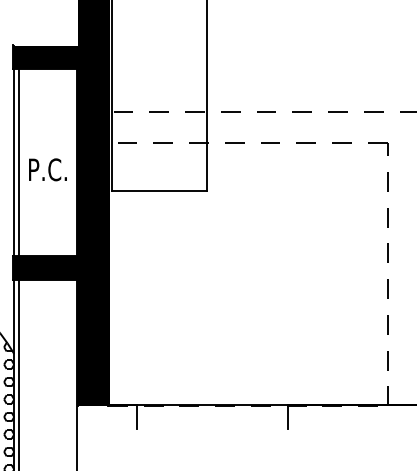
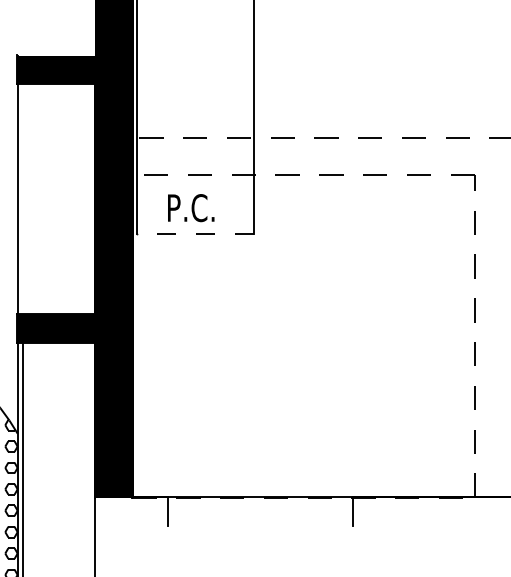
line: (19, 161) -> (24, 197), removed
text: (47, 169) -> (190, 207), moved
line: (159, 190) -> (195, 233), solid -> dashed

